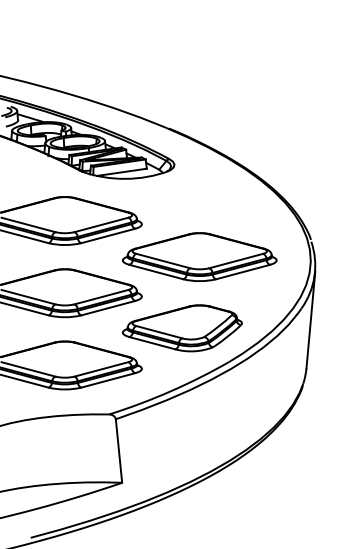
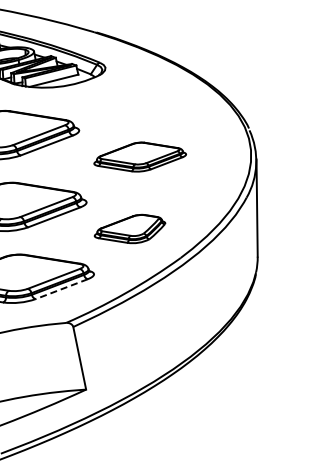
part: (199, 256) -> (139, 156), size x0.6
part: (181, 328) -> (129, 229), size x0.6
line: (108, 380) -> (62, 289), solid -> dashed

